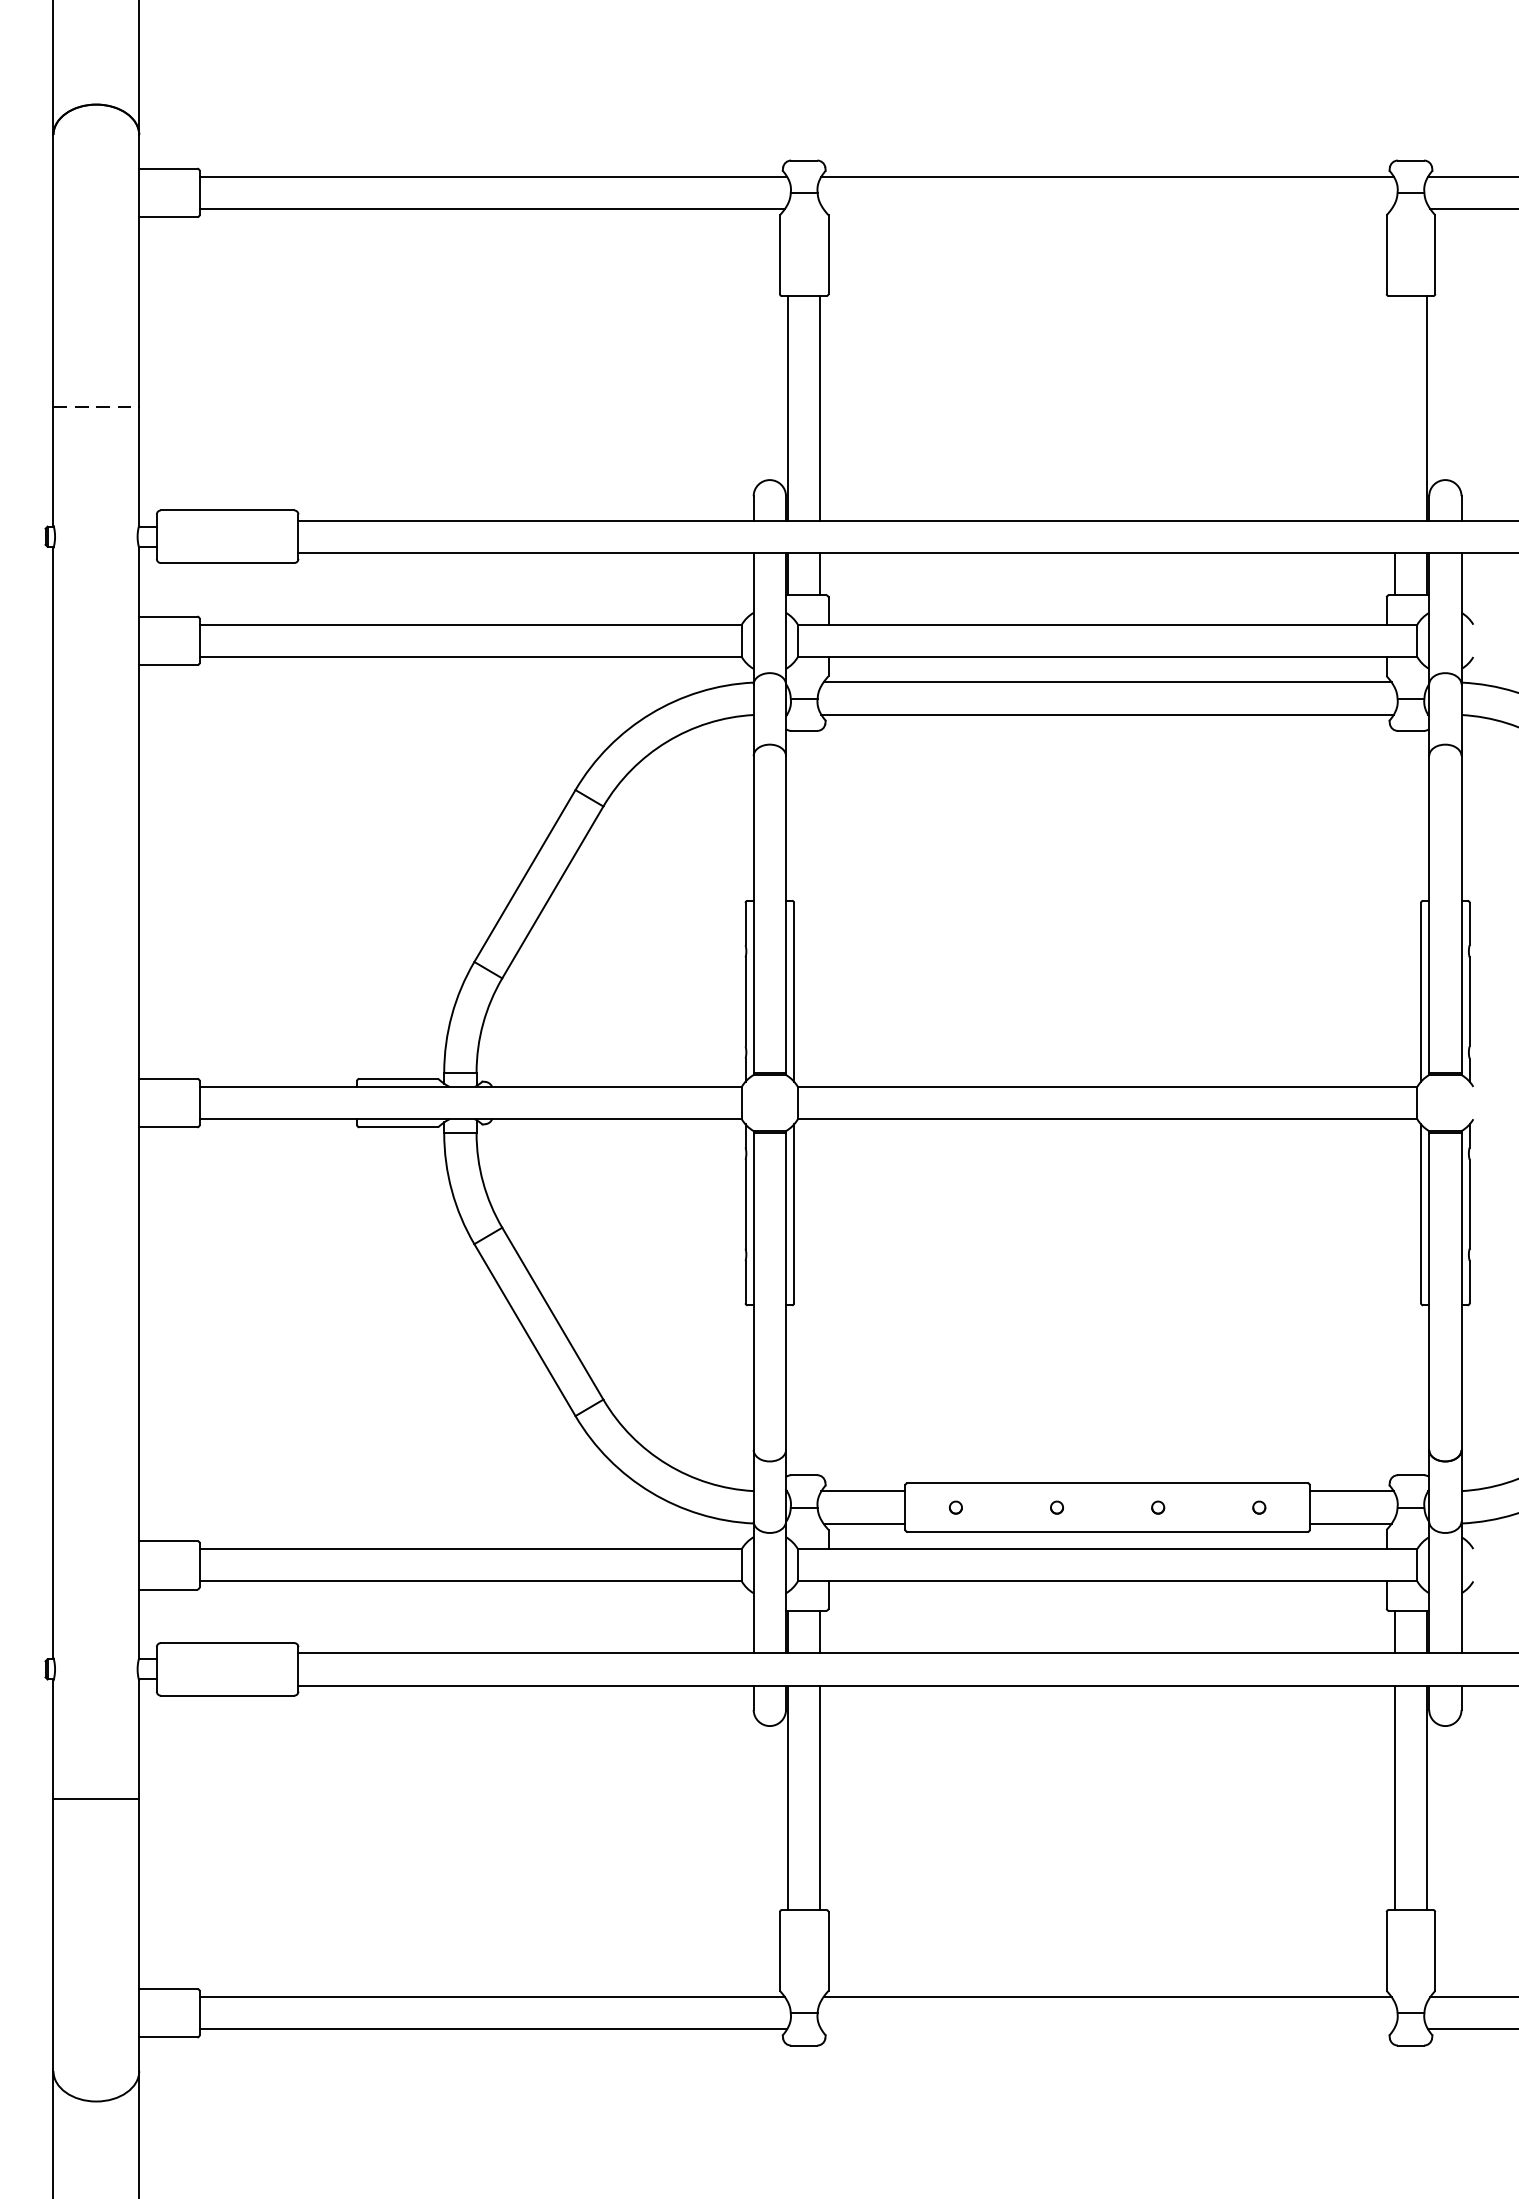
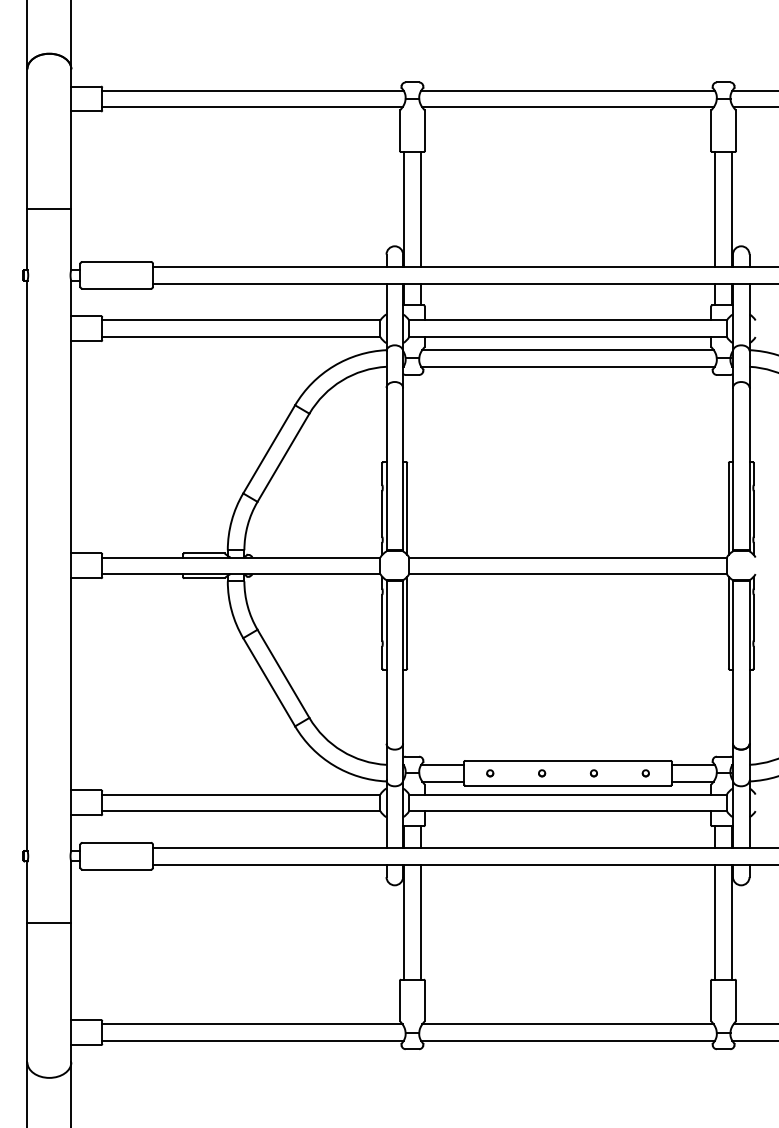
line: (1106, 209) -> (567, 107), added
line: (96, 406) -> (49, 208), dashed -> solid
line: (1395, 408) -> (715, 209), added
line: (1106, 2028) -> (567, 1040), added

